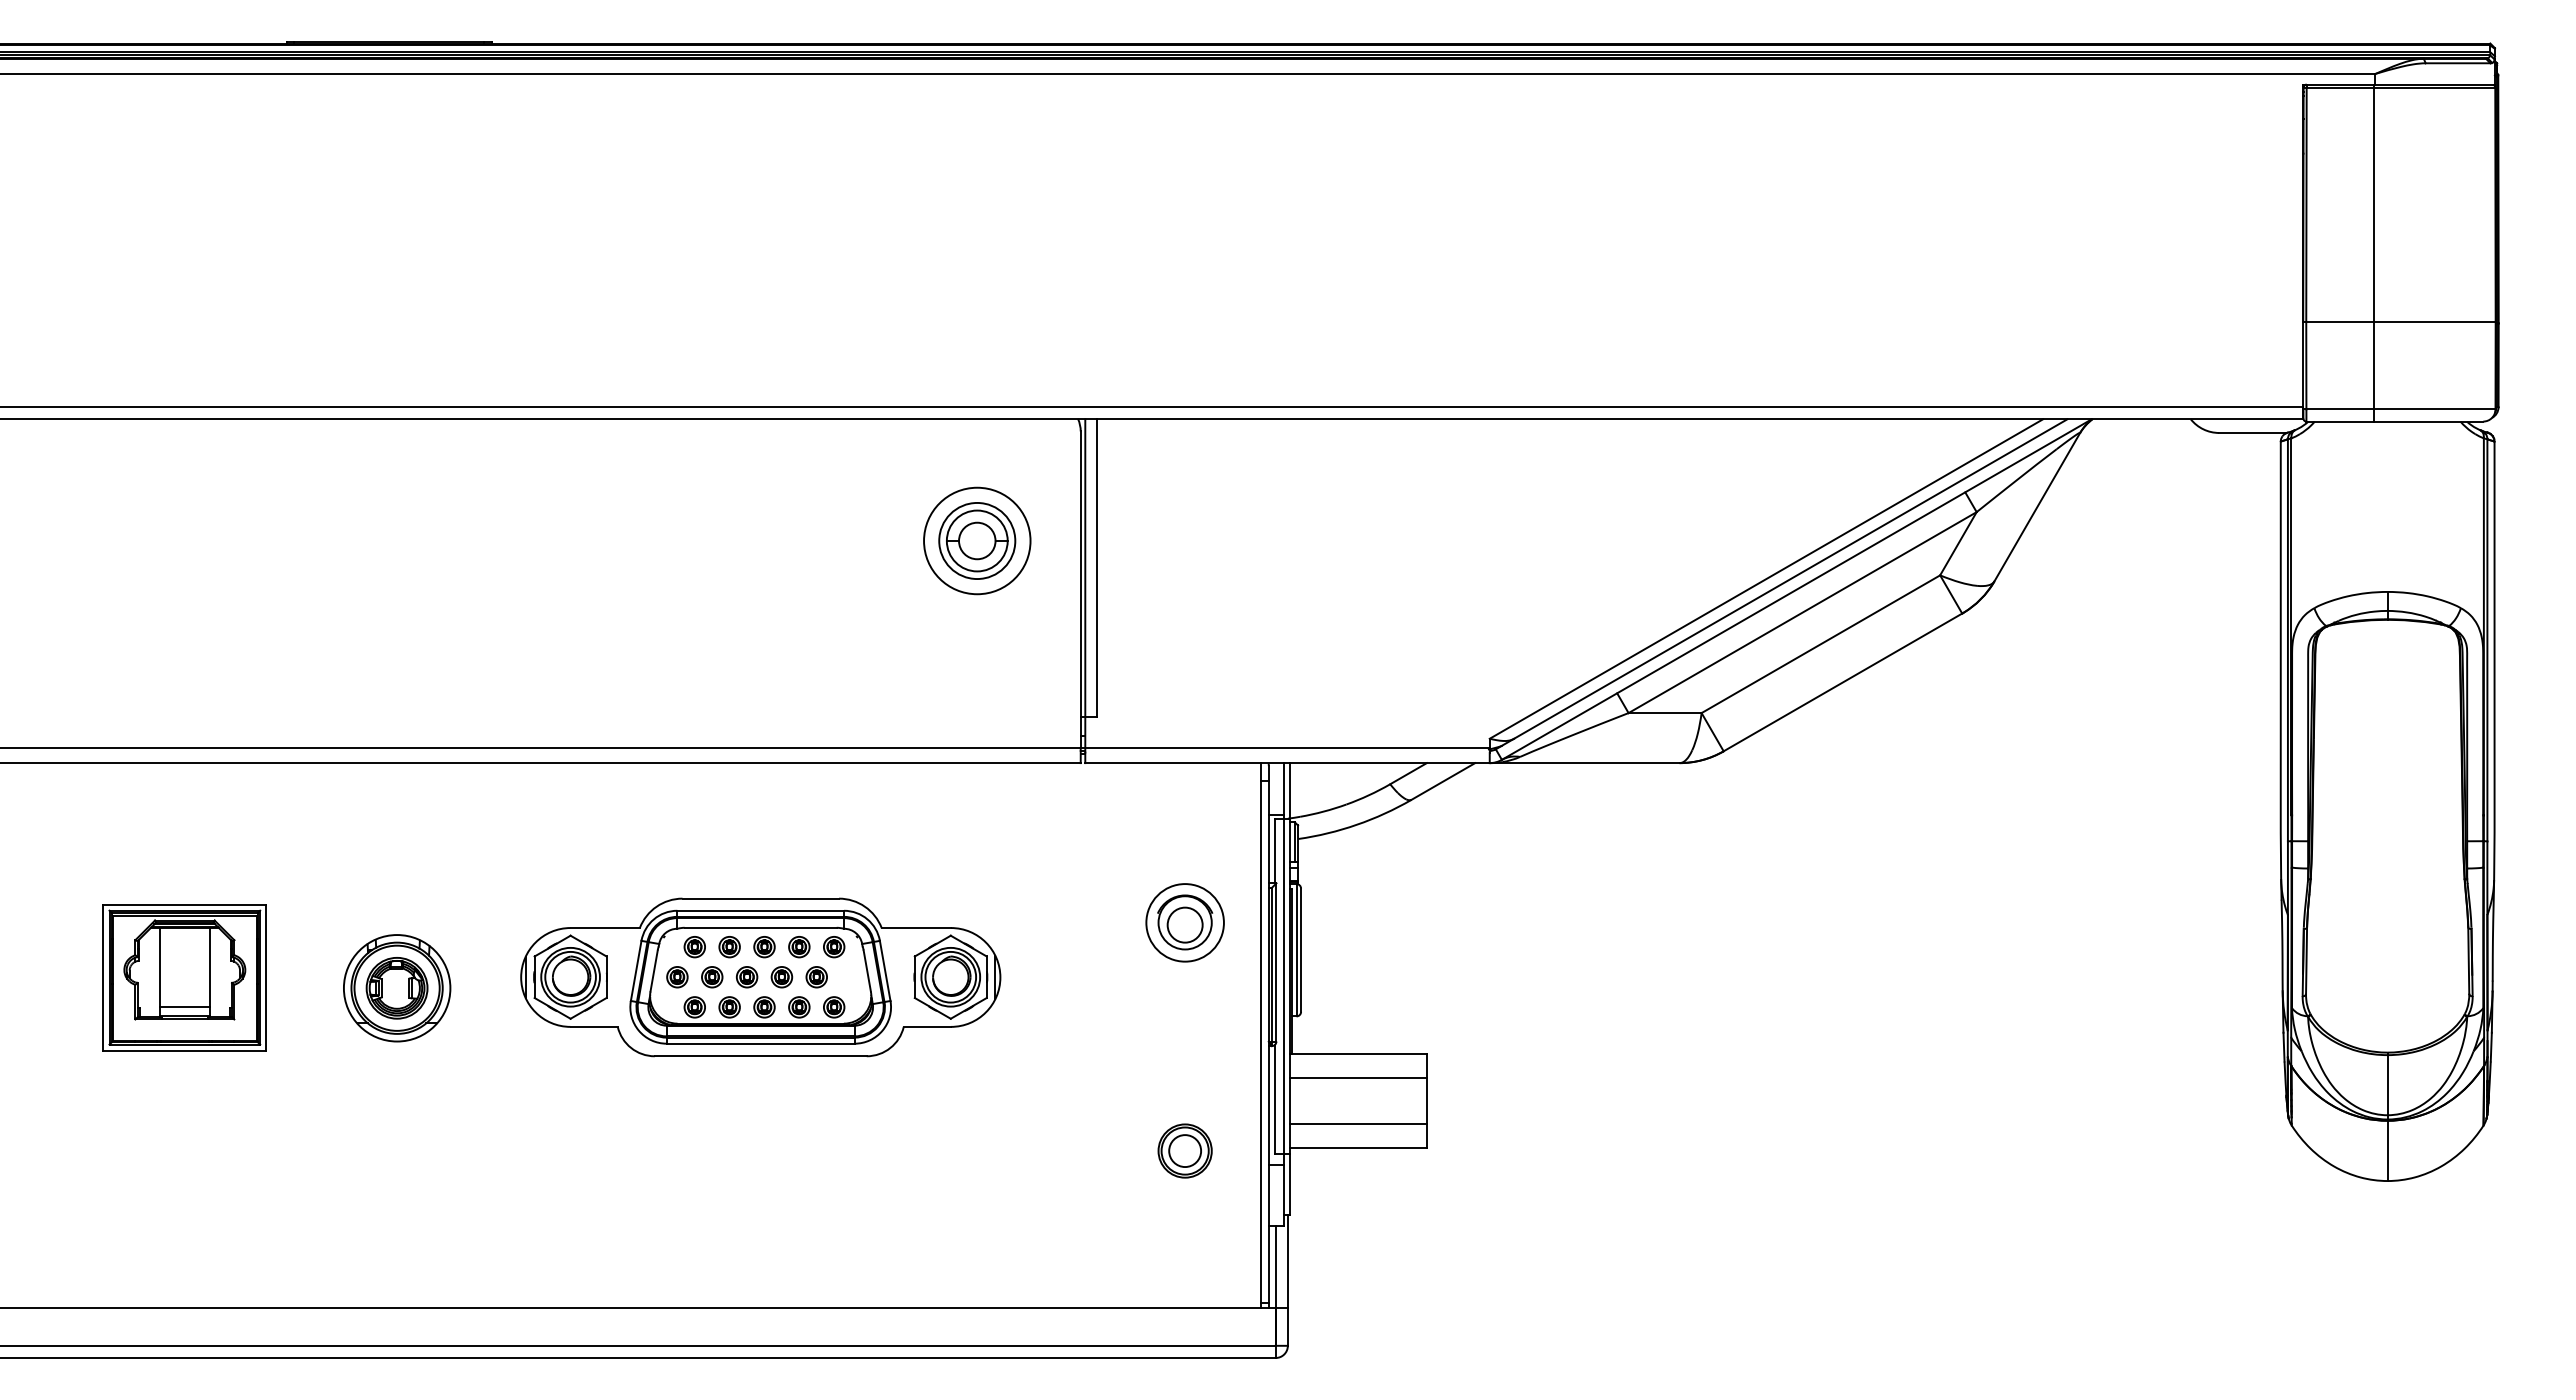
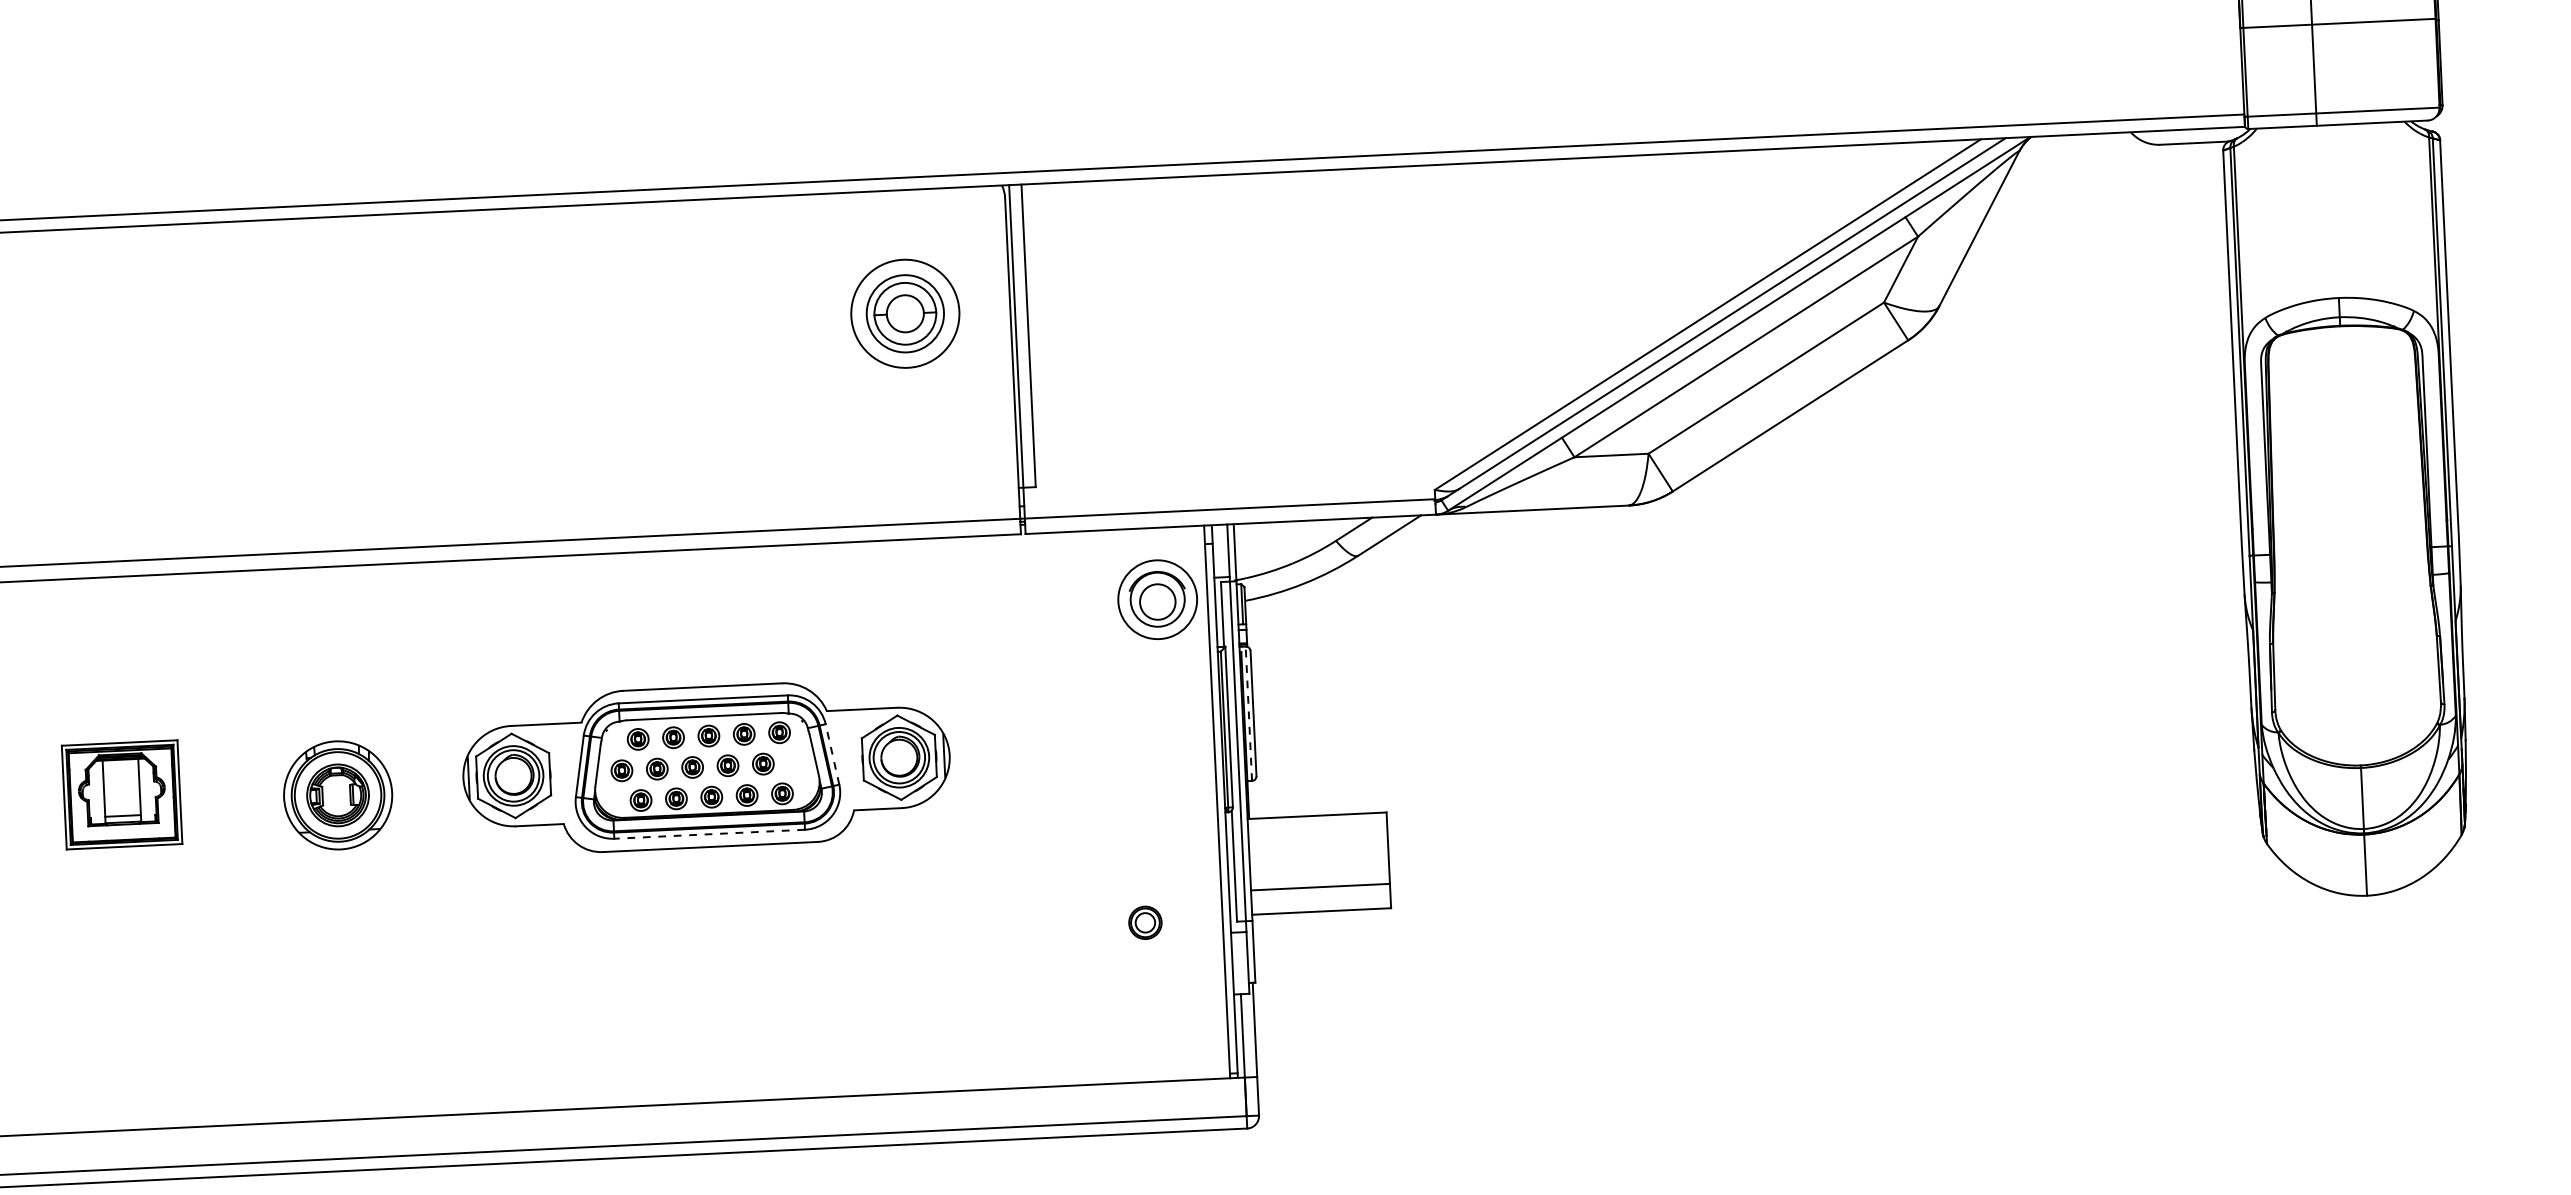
part: (1184, 922) -> (1157, 599), moved
line: (1296, 949) -> (1248, 713), solid -> dashed
line: (885, 970) -> (832, 754), solid -> dashed
part: (184, 977) -> (121, 794), size x0.7
line: (760, 1043) -> (709, 834), solid -> dashed
line: (1358, 1077) -> (1317, 839), removed
part: (1184, 1150) -> (1144, 922), size x0.6

